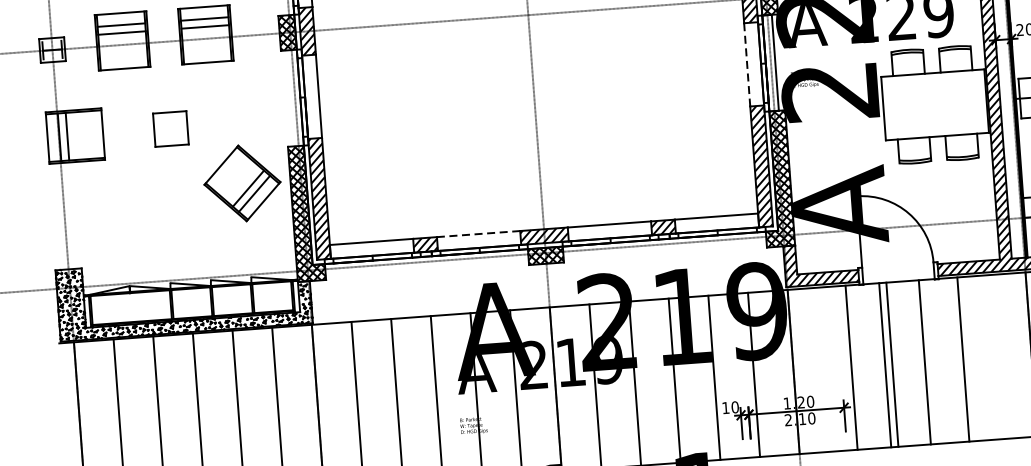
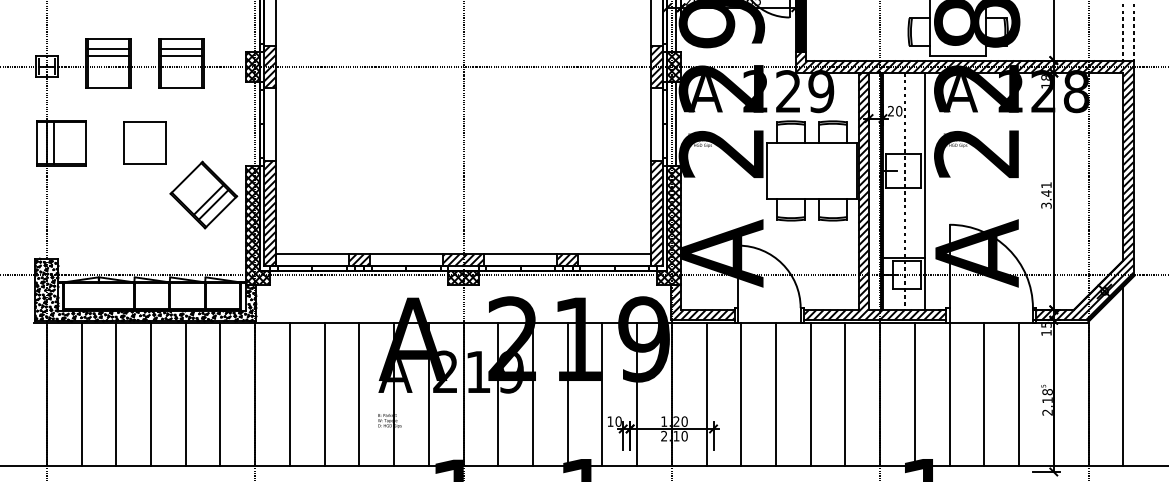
line: (747, 65) -> (651, 124), dashed -> solid
part: (170, 128) -> (144, 142), size x1.43
line: (477, 234) -> (405, 254), dashed -> solid
line: (963, 359) -> (845, 394), moved
line: (924, 362) -> (810, 394), moved
line: (892, 364) -> (741, 394), moved
line: (885, 365) -> (776, 394), moved
line: (851, 367) -> (706, 394), moved

